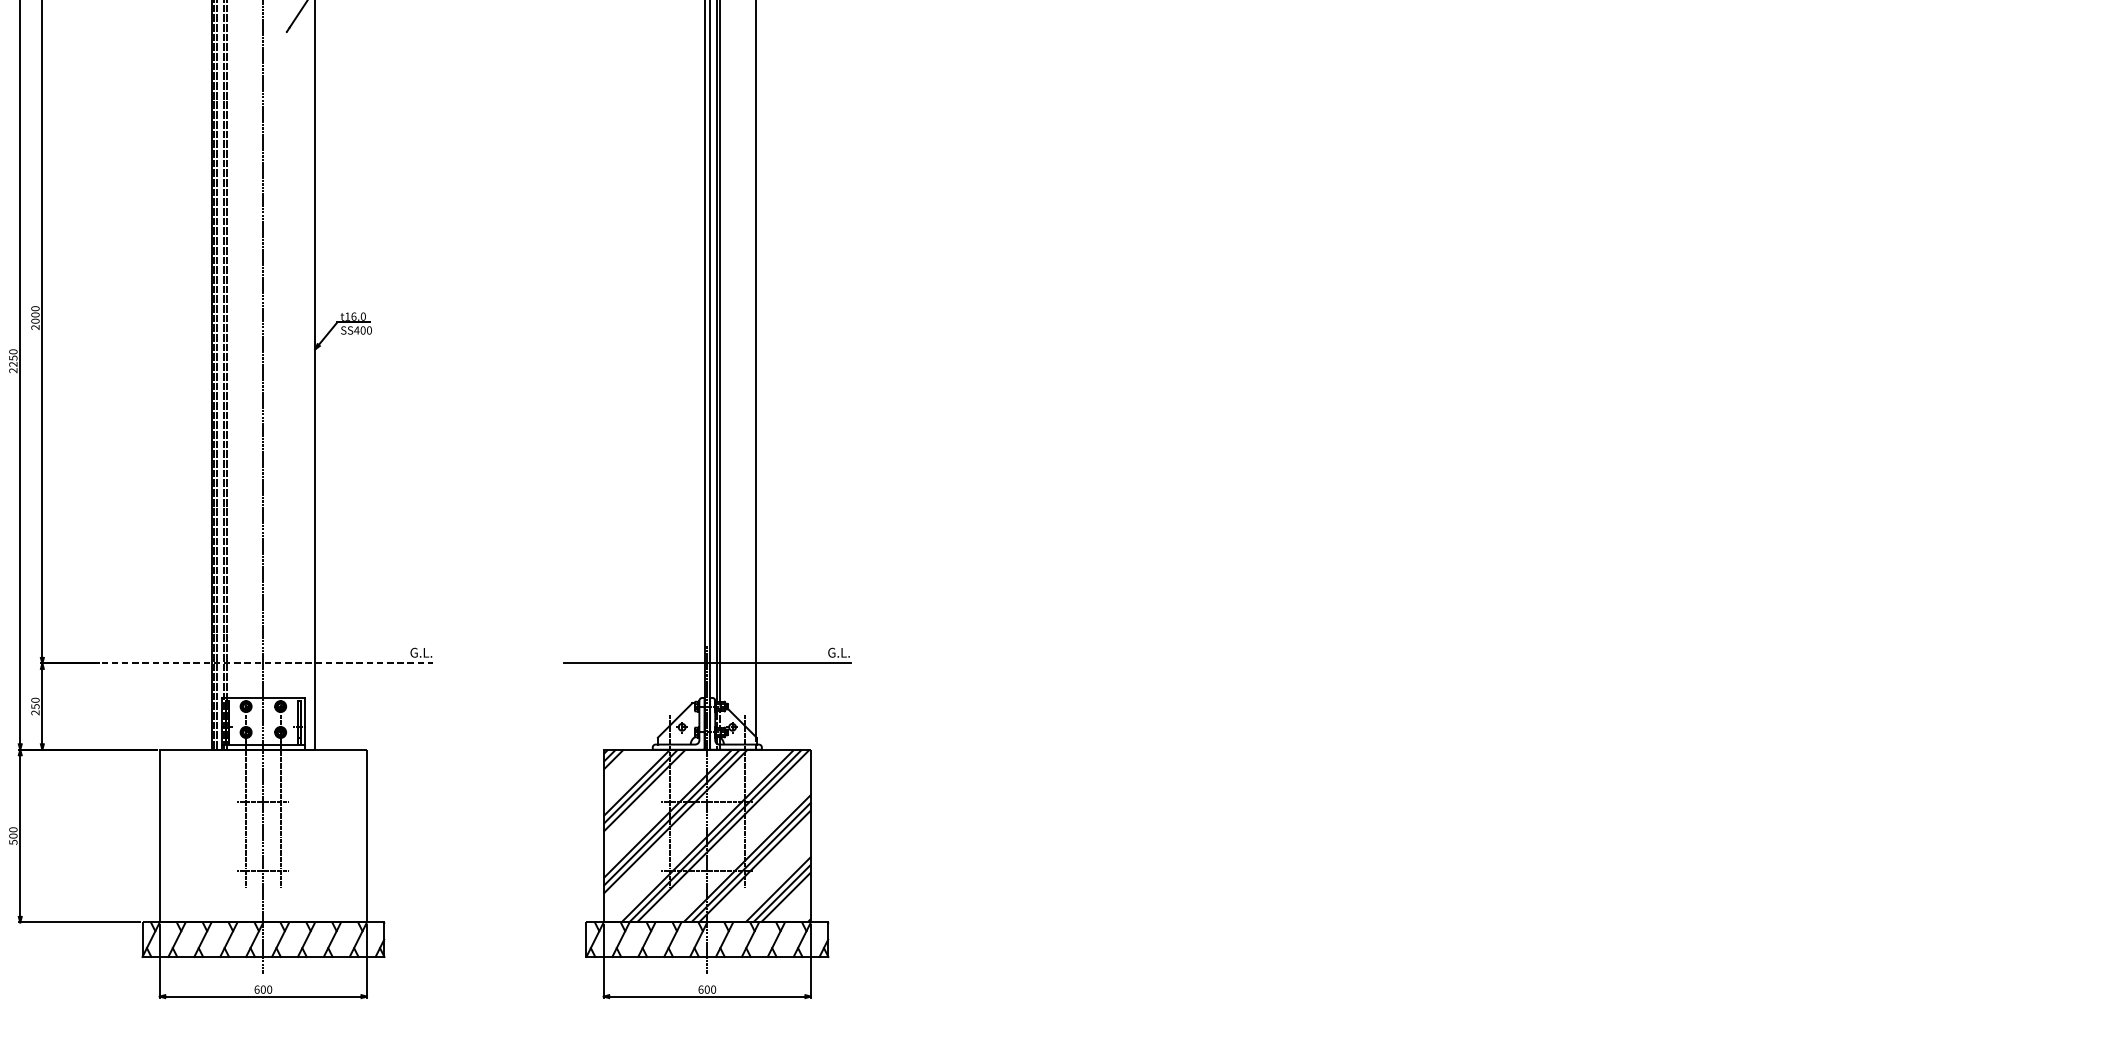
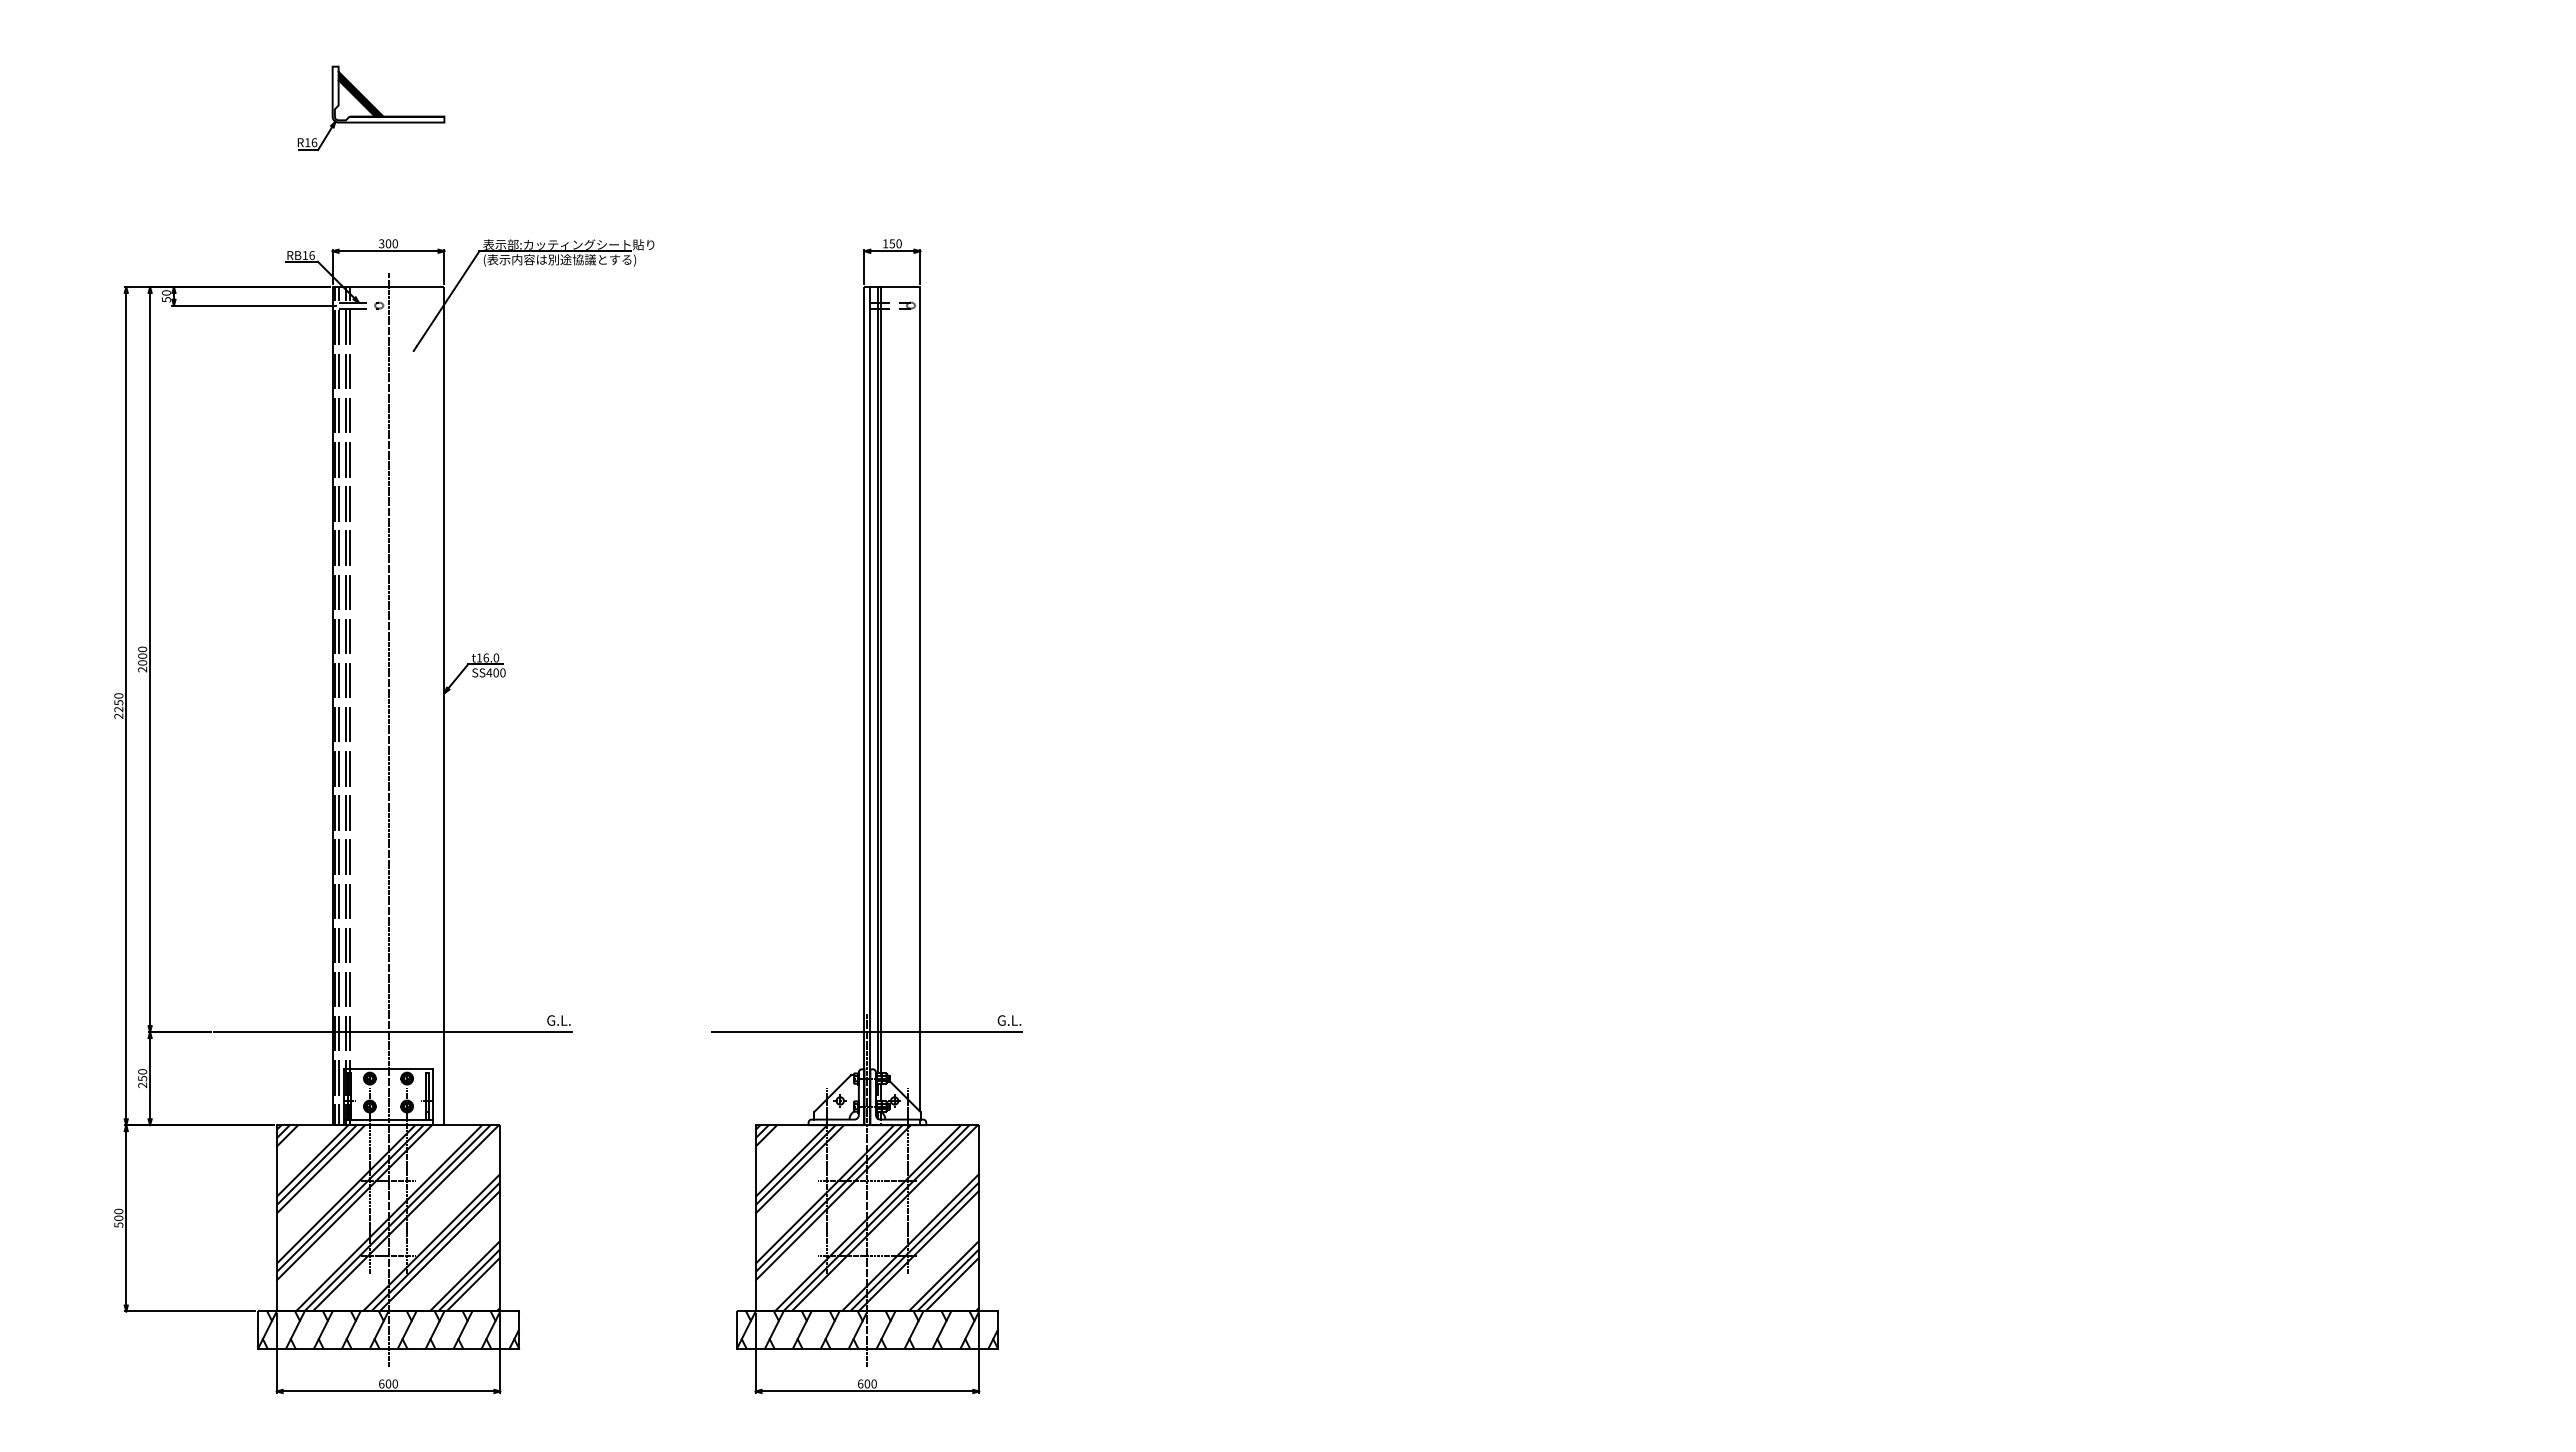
line: (267, 663) -> (392, 1032), dashed -> solid
hatch: (263, 836) -> (388, 1218), added

